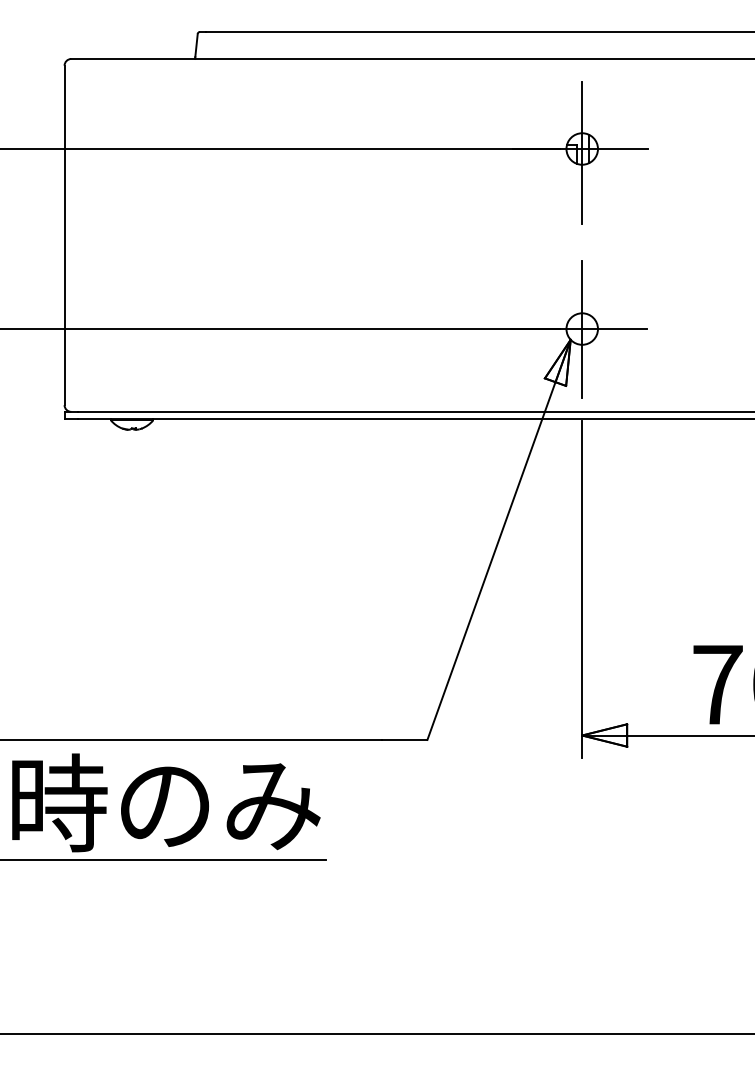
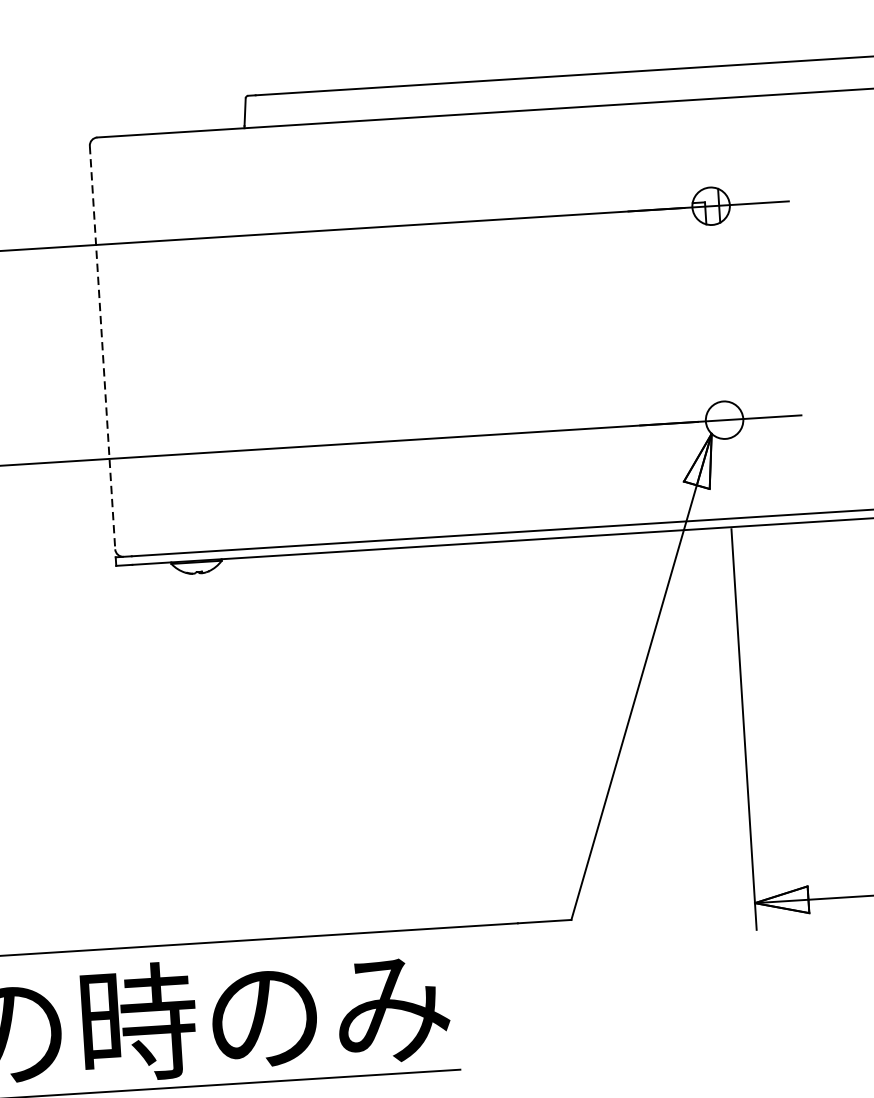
line: (582, 152) -> (711, 210), removed
line: (64, 235) -> (102, 347), solid -> dashed
line: (582, 329) -> (724, 420), removed

